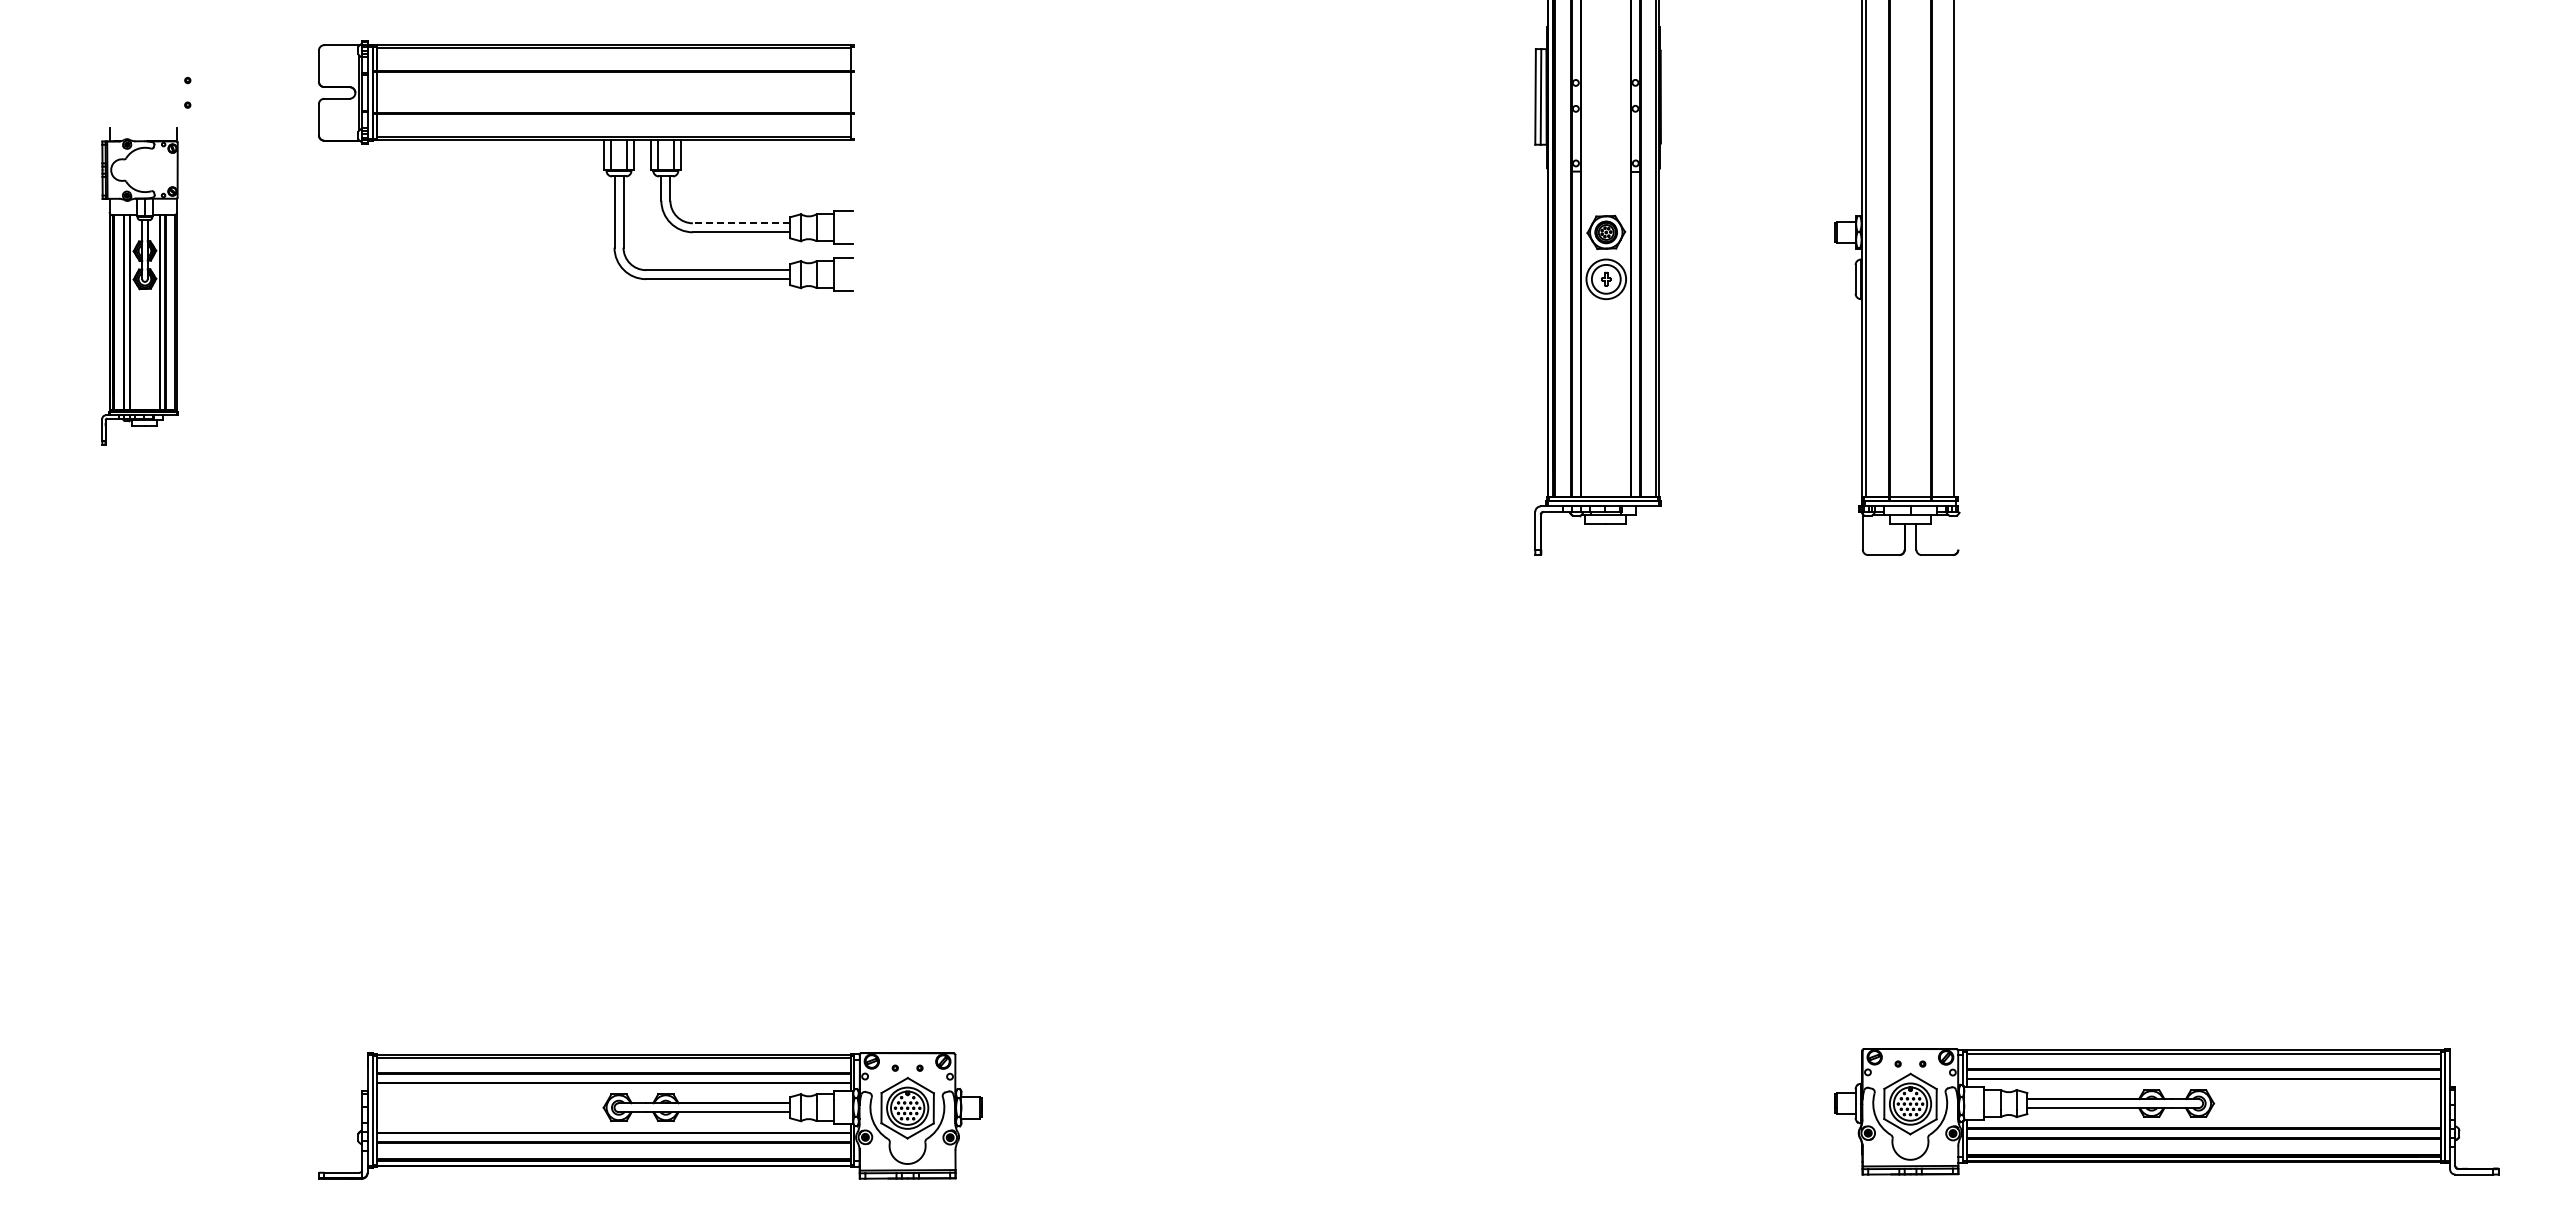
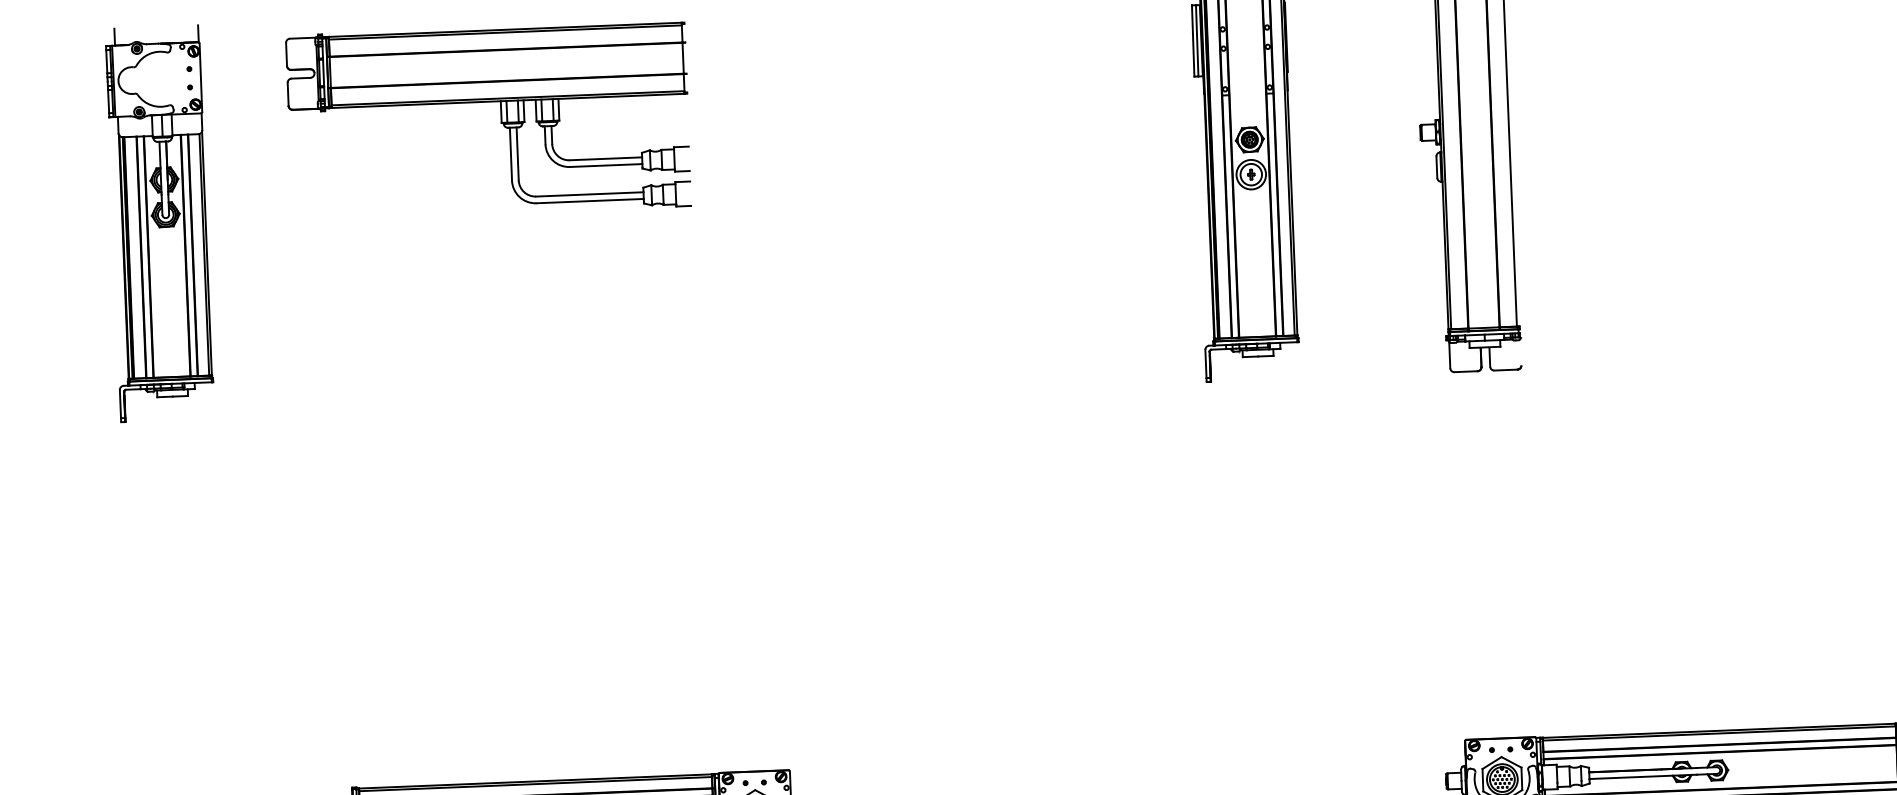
line: (741, 223) -> (605, 158), dashed -> solid
part: (139, 285) -> (159, 223), size x1.67

